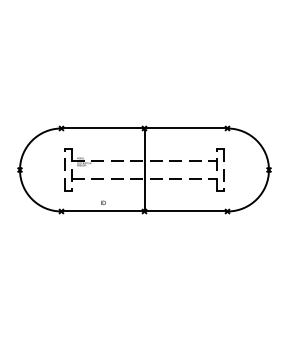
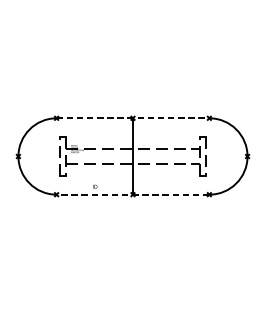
line: (144, 128) -> (133, 118), solid -> dashed
line: (144, 211) -> (133, 194), solid -> dashed

